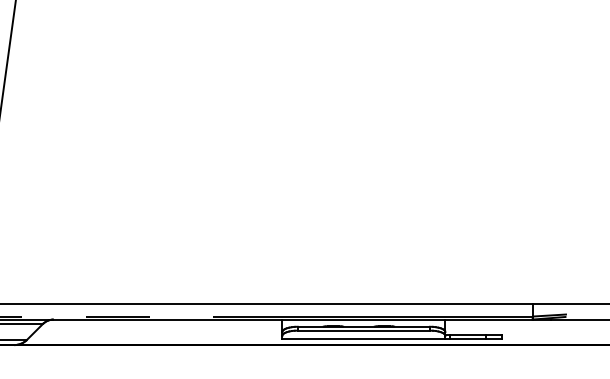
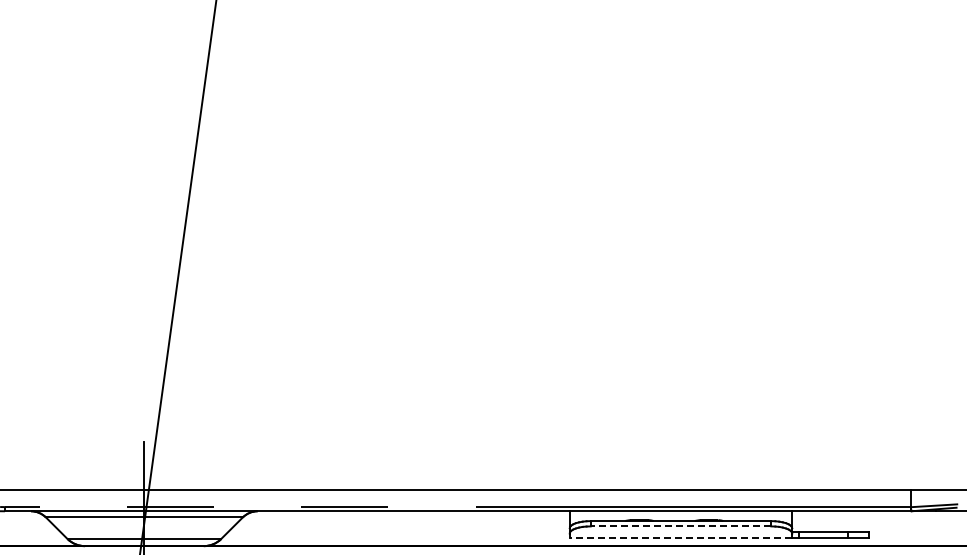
line: (363, 330) -> (680, 526), solid -> dashed
line: (363, 338) -> (680, 537), solid -> dashed

